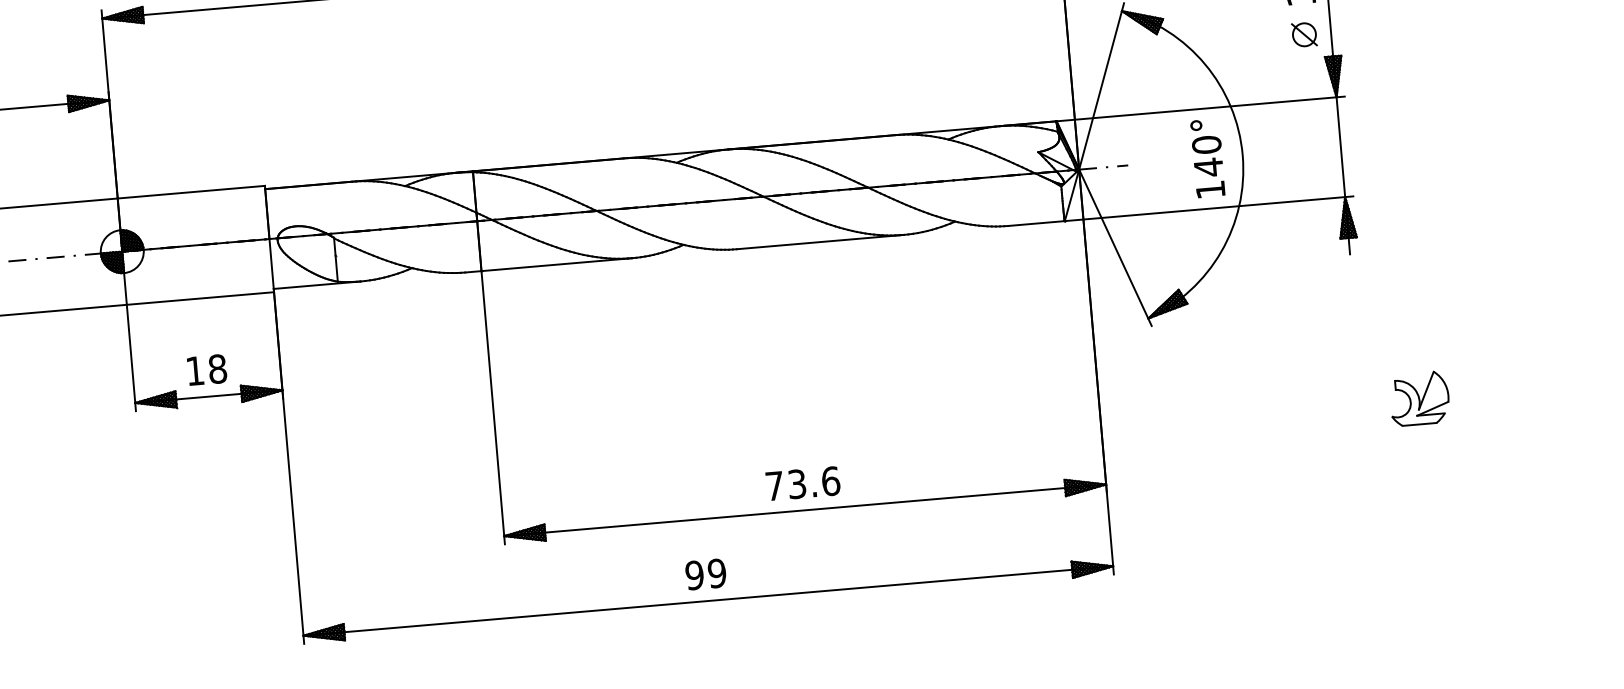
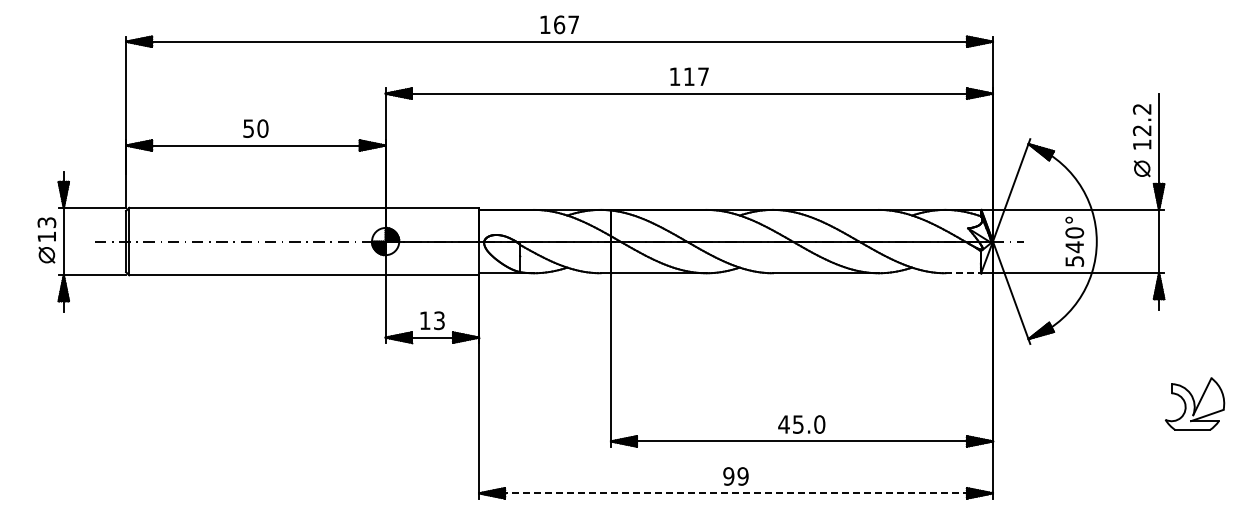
text: (1210, 190) -> (1074, 261), 140° -> 540°
line: (1037, 223) -> (963, 273), solid -> dashed
text: (217, 368) -> (439, 320), 18 -> 13
part: (1420, 398) -> (1195, 404), size x1.6
text: (802, 483) -> (801, 424), 73.6 -> 45.0
line: (709, 601) -> (736, 493), solid -> dashed

